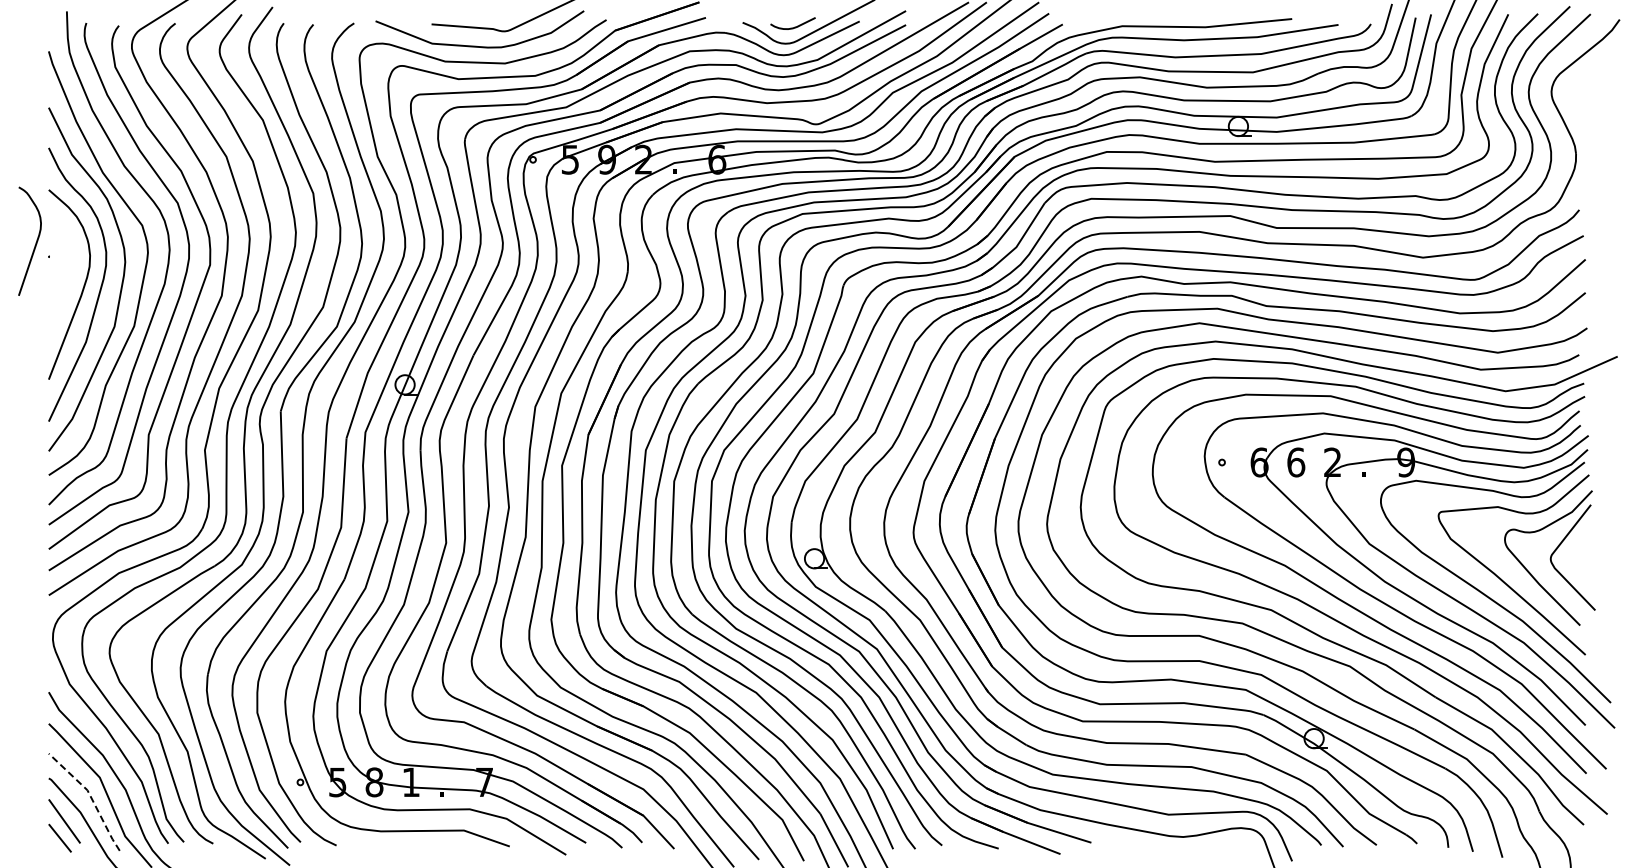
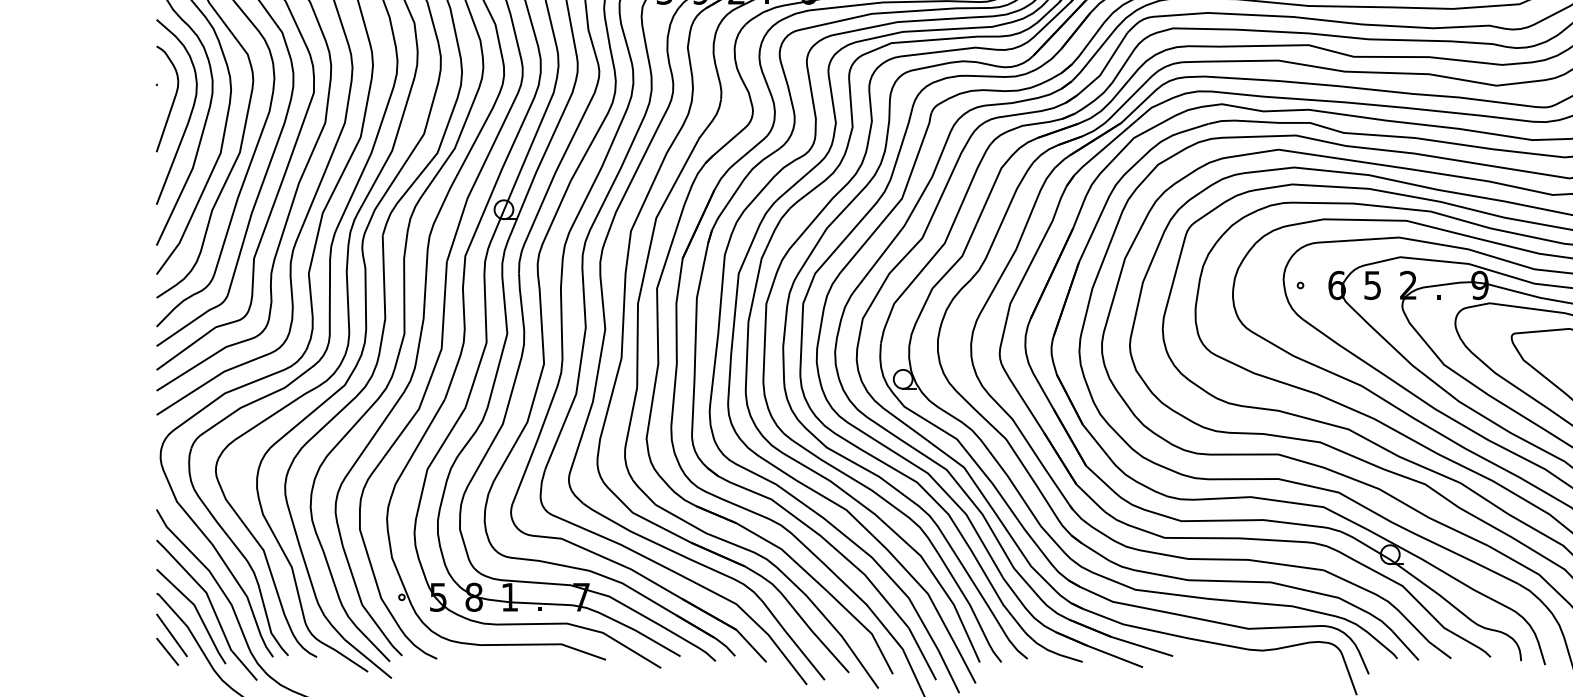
curve: (35, 242) -> (172, 100), moved
text: (1296, 462) -> (1373, 285), 6 -> 5
line: (90, 796) -> (197, 611), dashed -> solid

